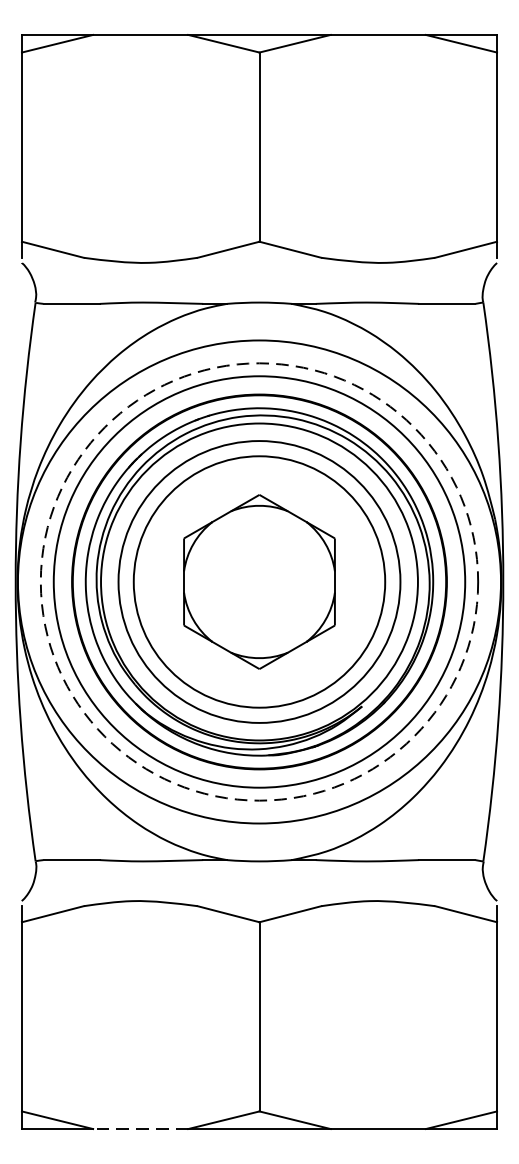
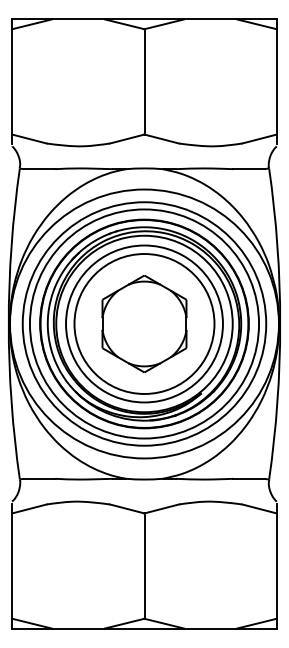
circle: (259, 581) -> (144, 323), dashed -> solid
line: (139, 1128) -> (77, 628), dashed -> solid

